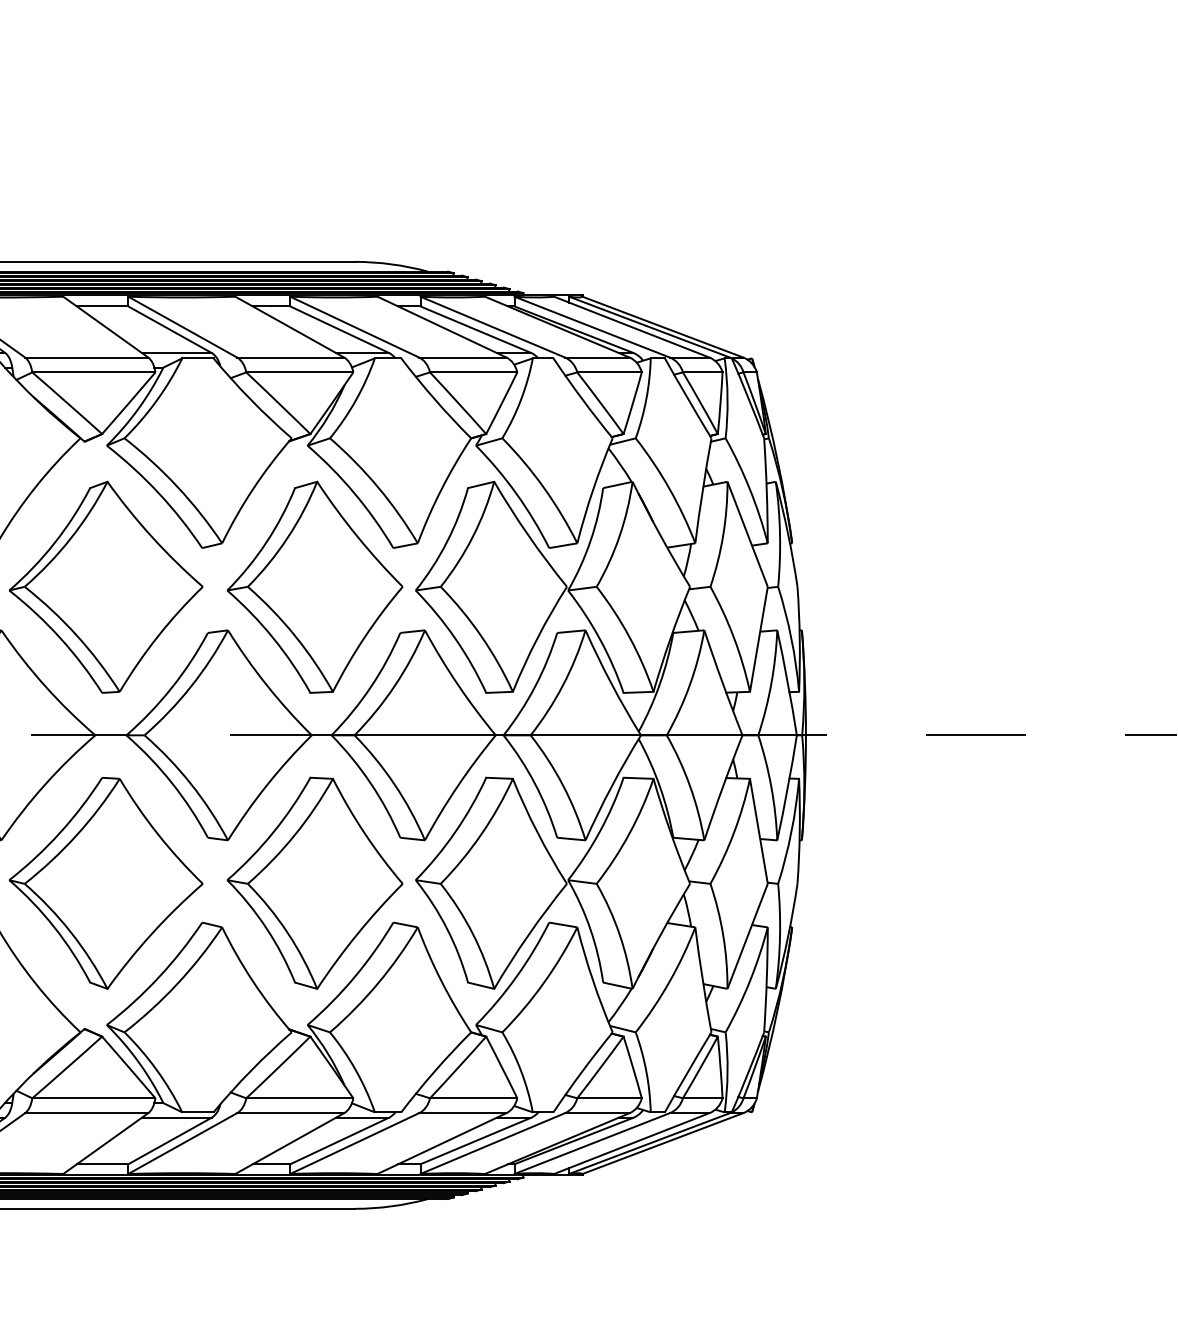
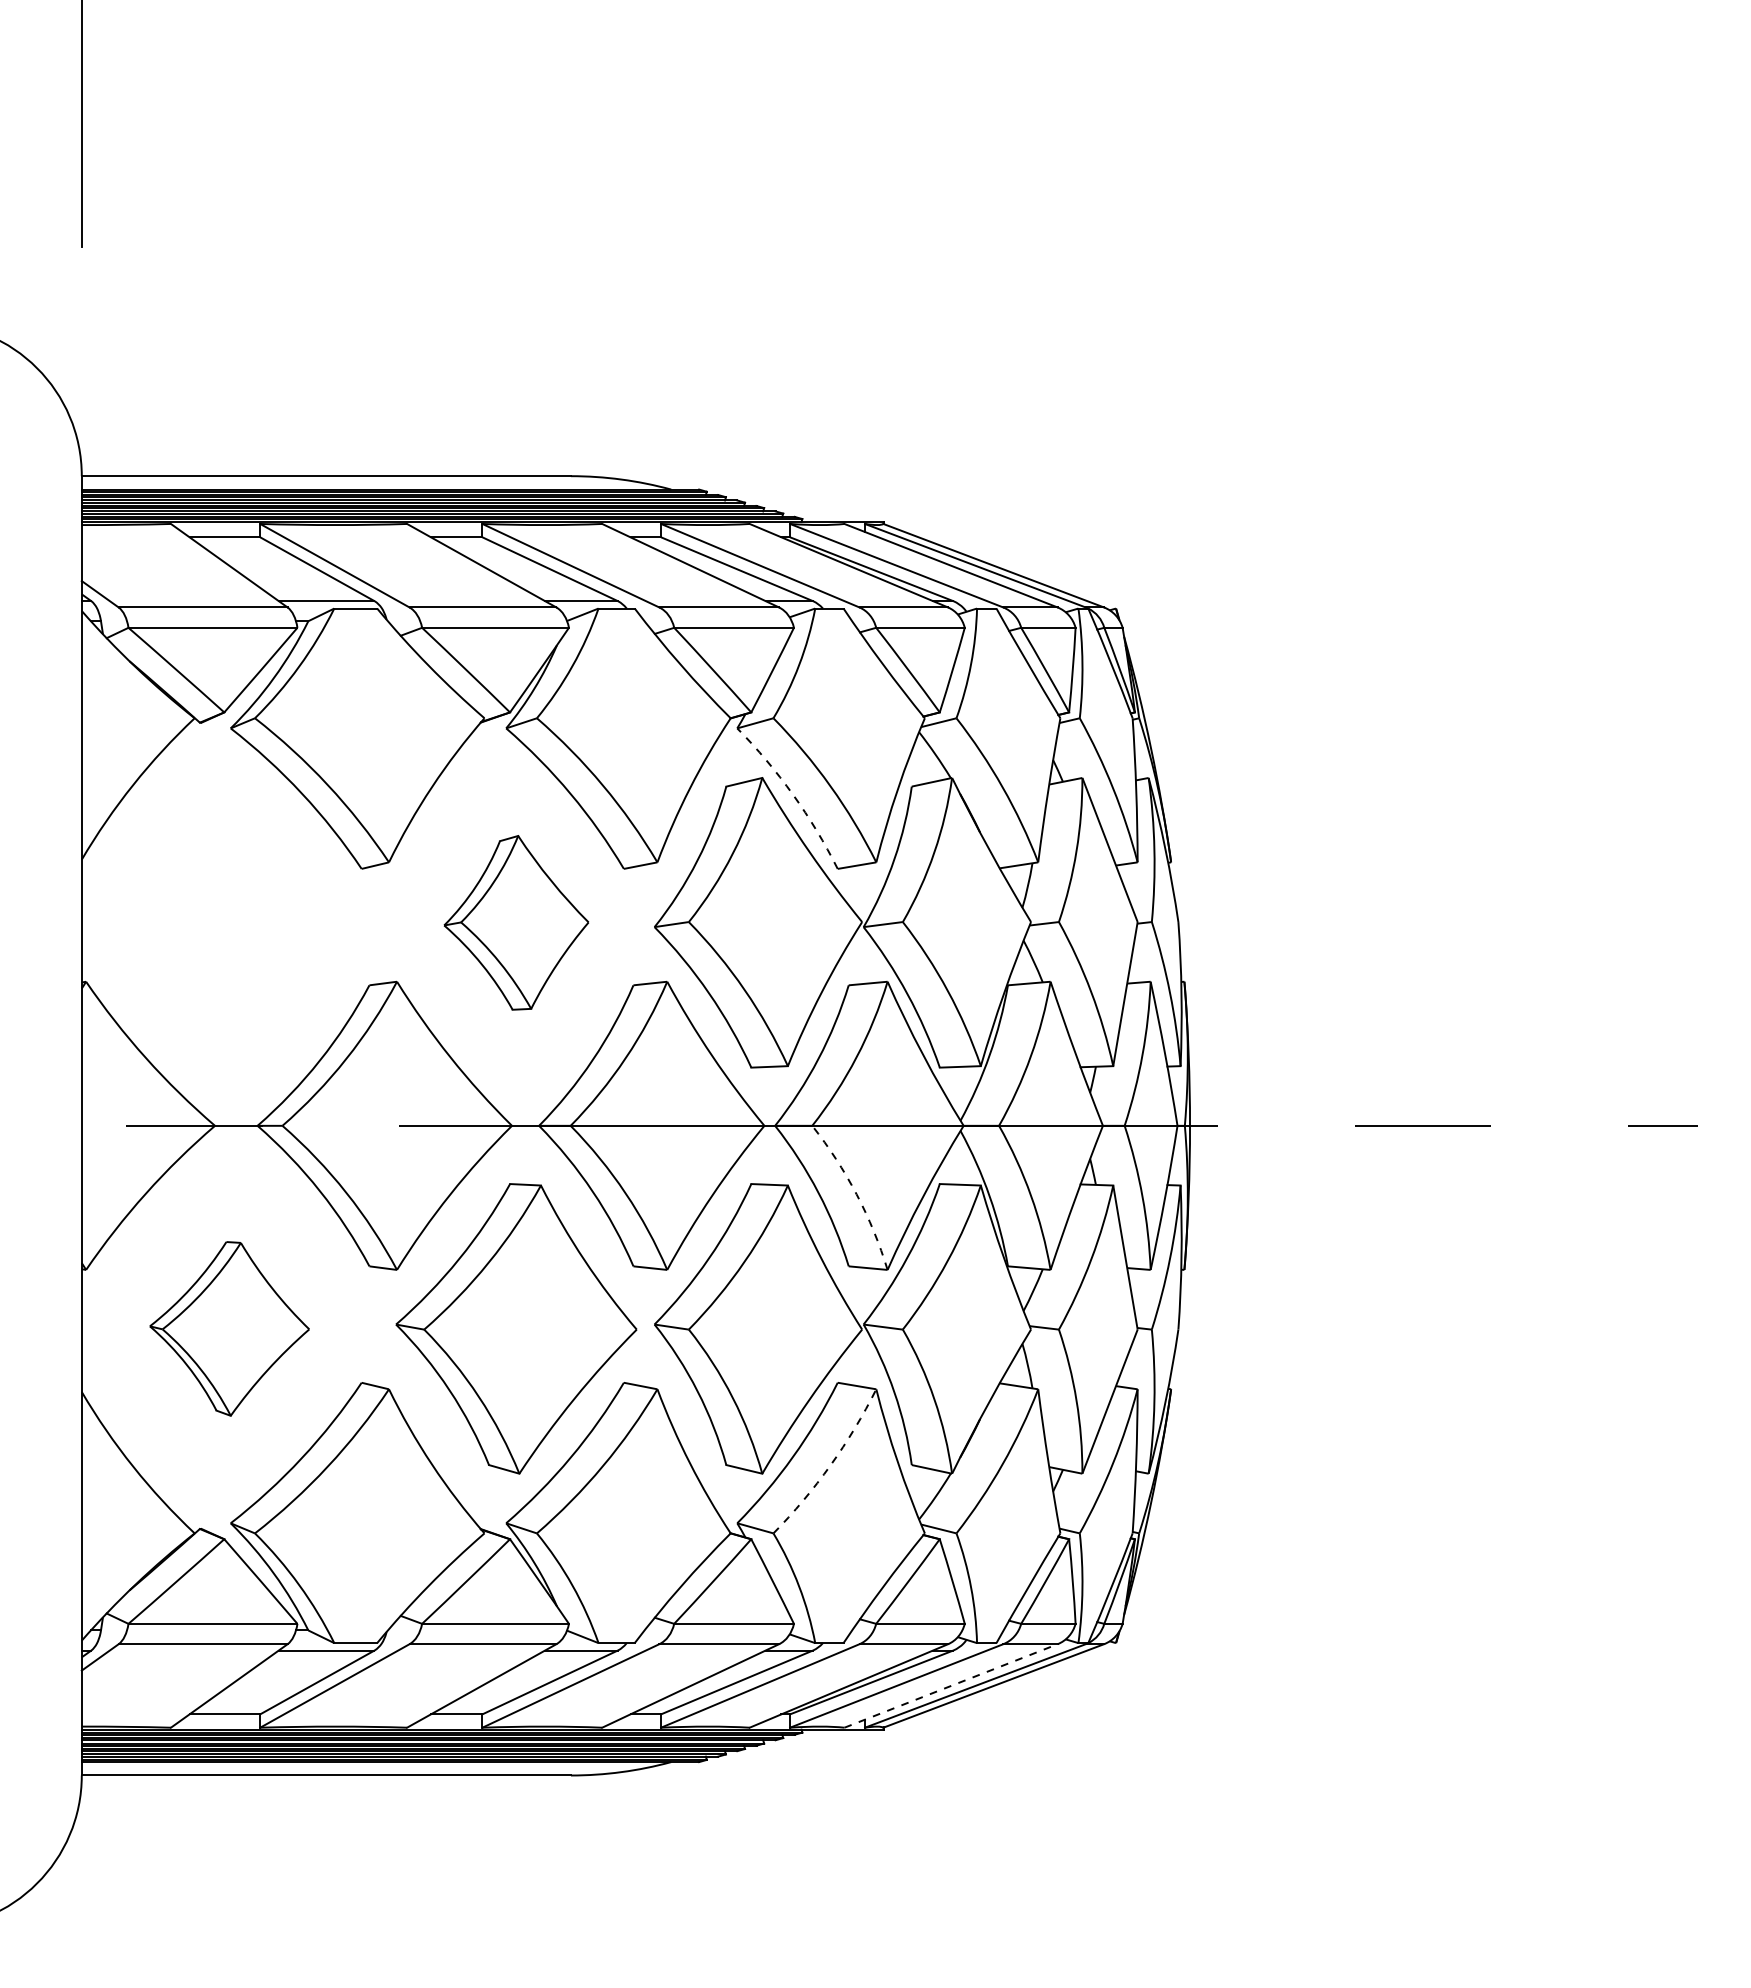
arc: (516, 493) -> (793, 794), solid -> dashed
part: (105, 587) -> (229, 922), removed
part: (315, 587) -> (516, 922), size x0.6
arc: (562, 785) -> (856, 1194), solid -> dashed
part: (105, 883) -> (229, 1328), size x0.6
arc: (543, 982) -> (830, 1465), solid -> dashed
line: (632, 1143) -> (951, 1685), solid -> dashed

